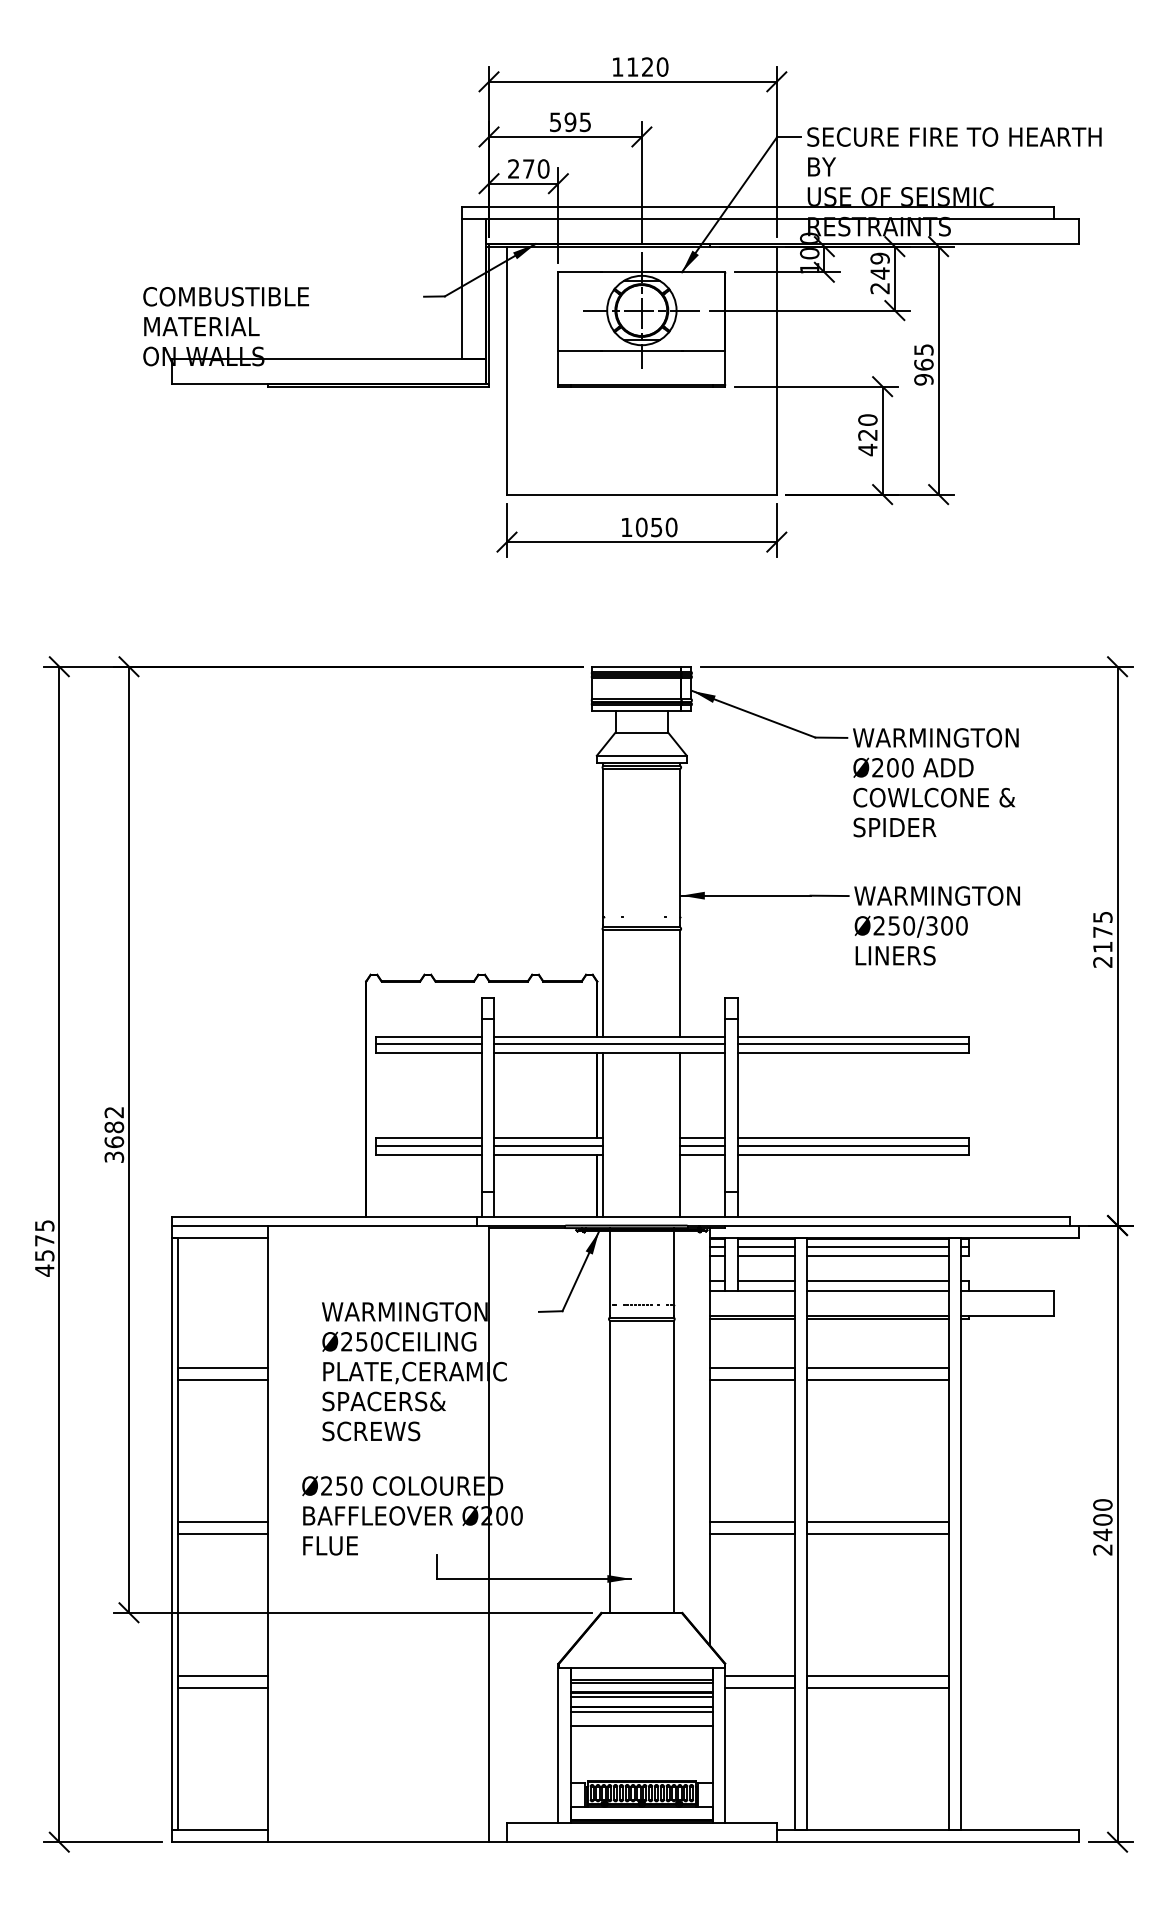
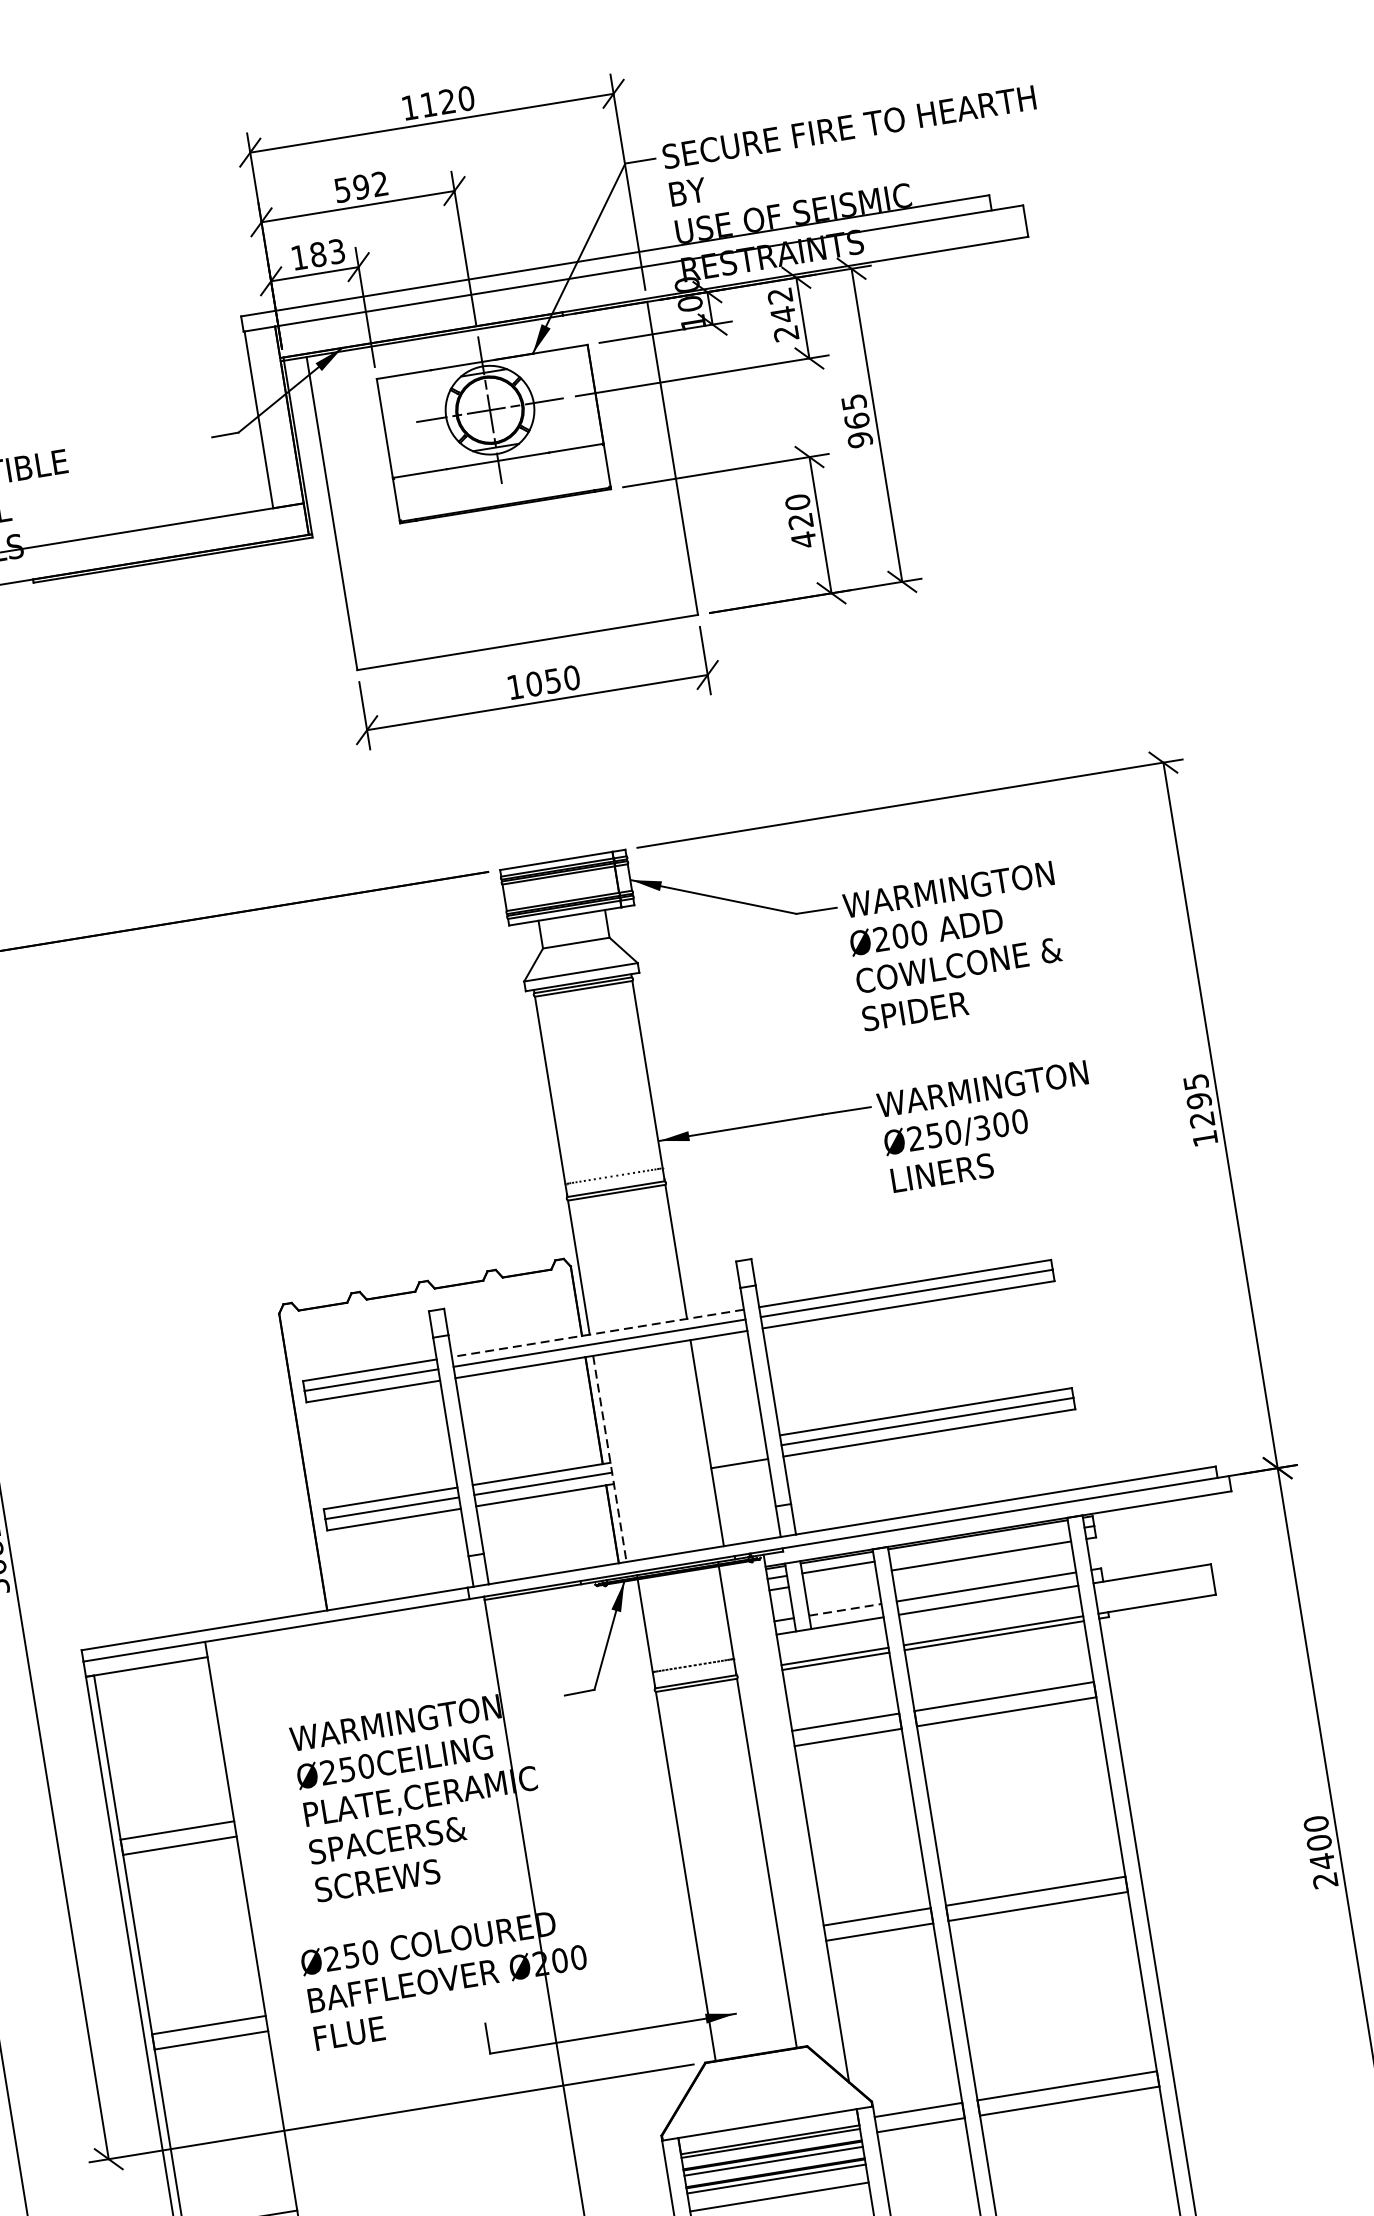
text: (584, 122) -> (379, 184), 595 -> 592
text: (528, 168) -> (317, 254), 270 -> 183
text: (879, 258) -> (779, 295), 249 -> 242
text: (1102, 946) -> (1201, 1118), 2175 -> 1295
line: (609, 1036) -> (597, 1333), solid -> dashed
line: (603, 1134) -> (610, 1458), solid -> dashed
line: (702, 1138) -> (735, 1443), removed
line: (702, 1145) -> (737, 1451), removed
line: (877, 1247) -> (979, 1544), removed
line: (765, 1256) -> (839, 1579), removed
line: (766, 1280) -> (845, 1609), solid -> dashed

